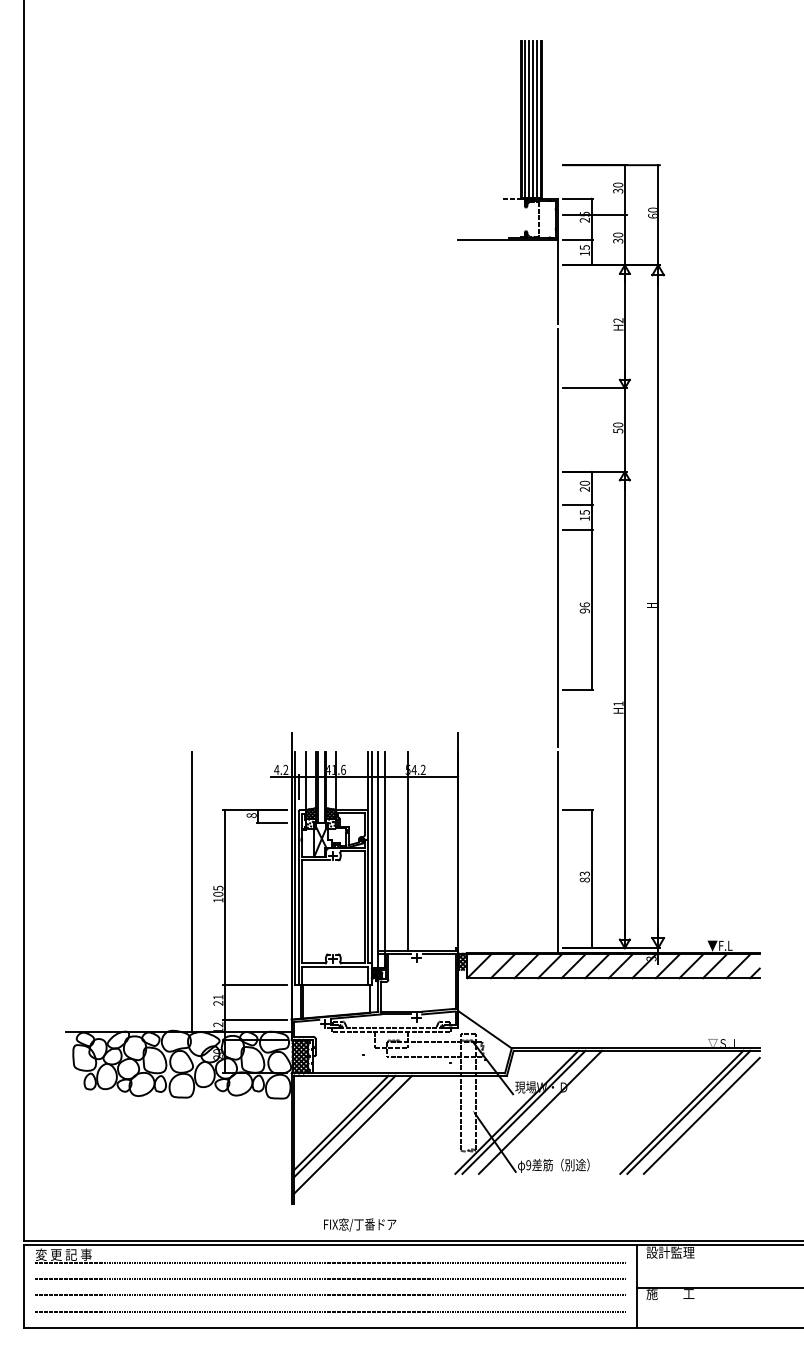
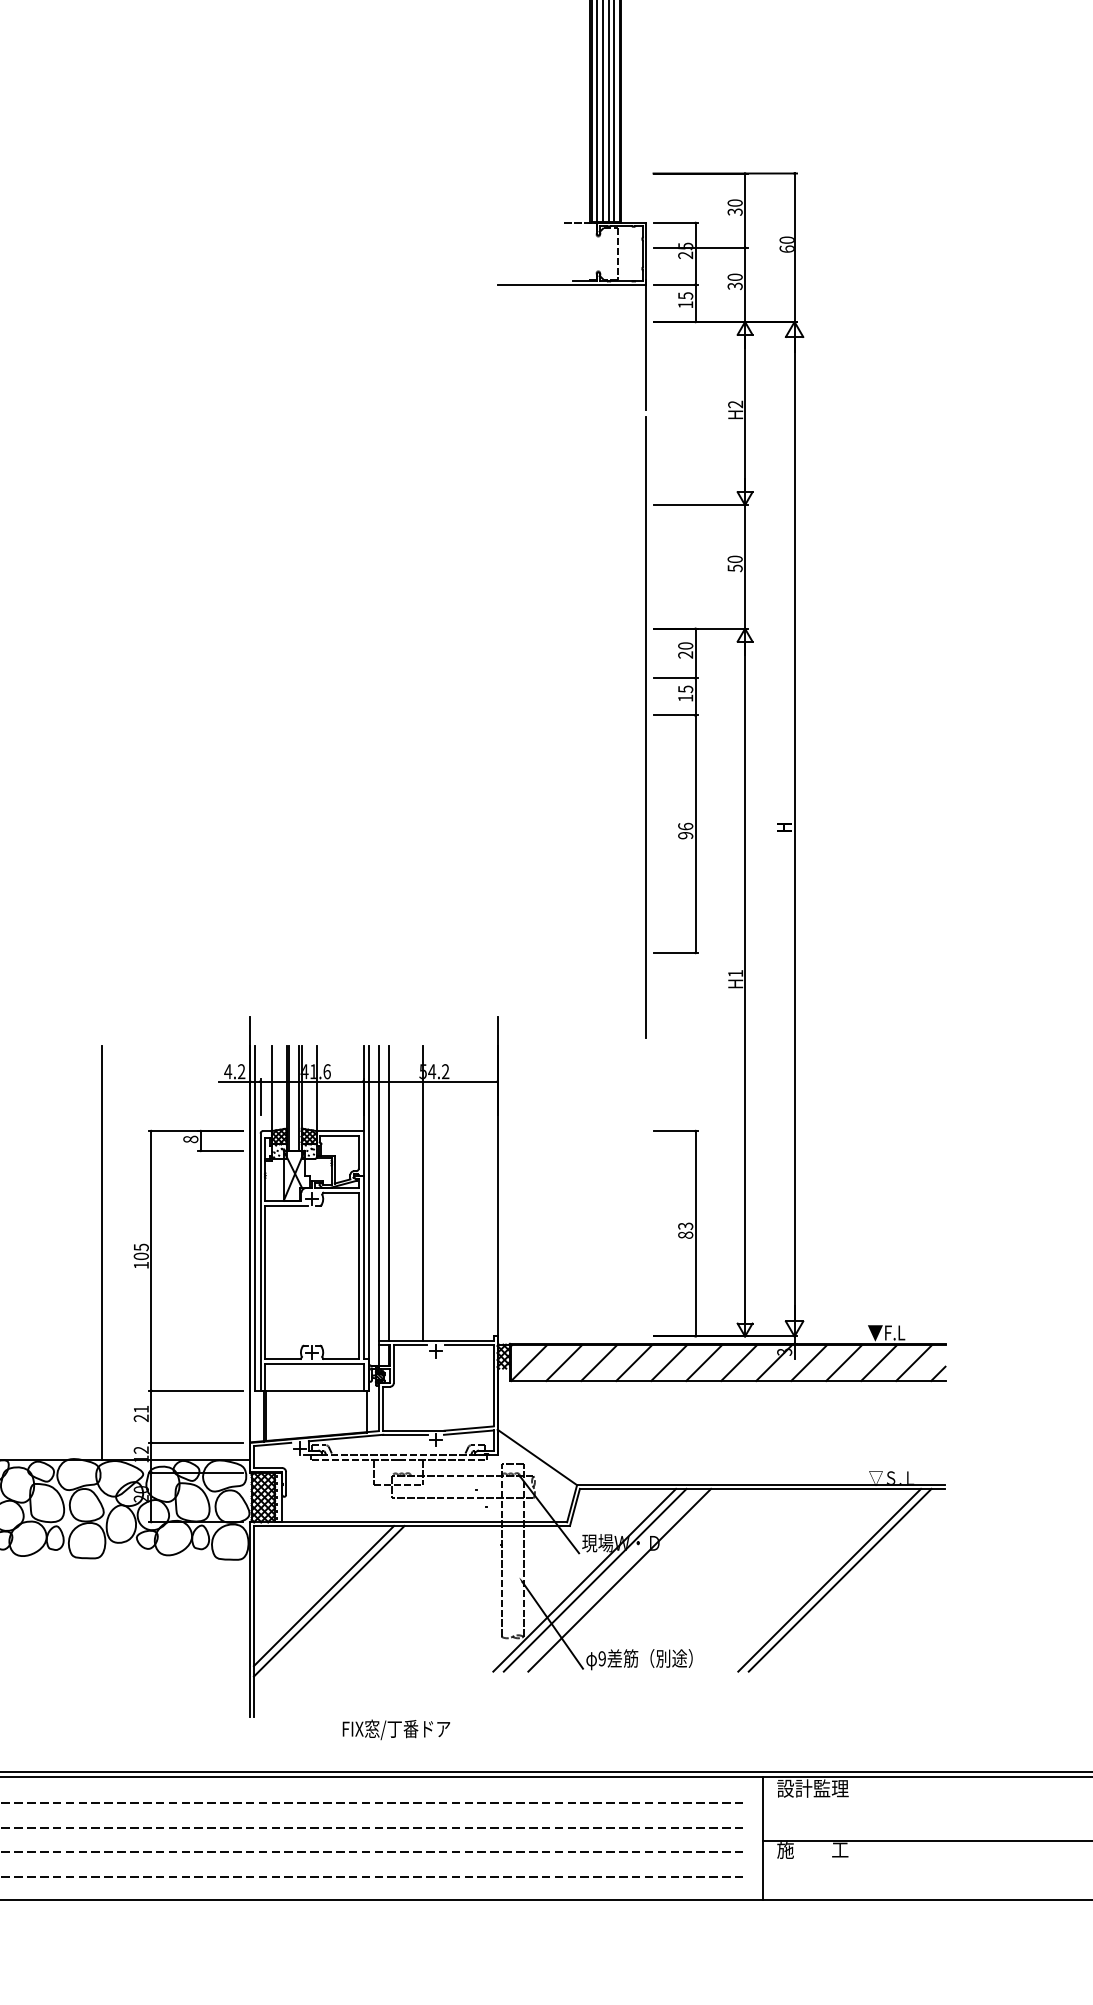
line: (558, 852) -> (646, 1194), removed
line: (701, 1115) -> (858, 1584), removed
line: (353, 1134) -> (342, 1613), removed
text: (360, 1224) -> (396, 1728), moved

